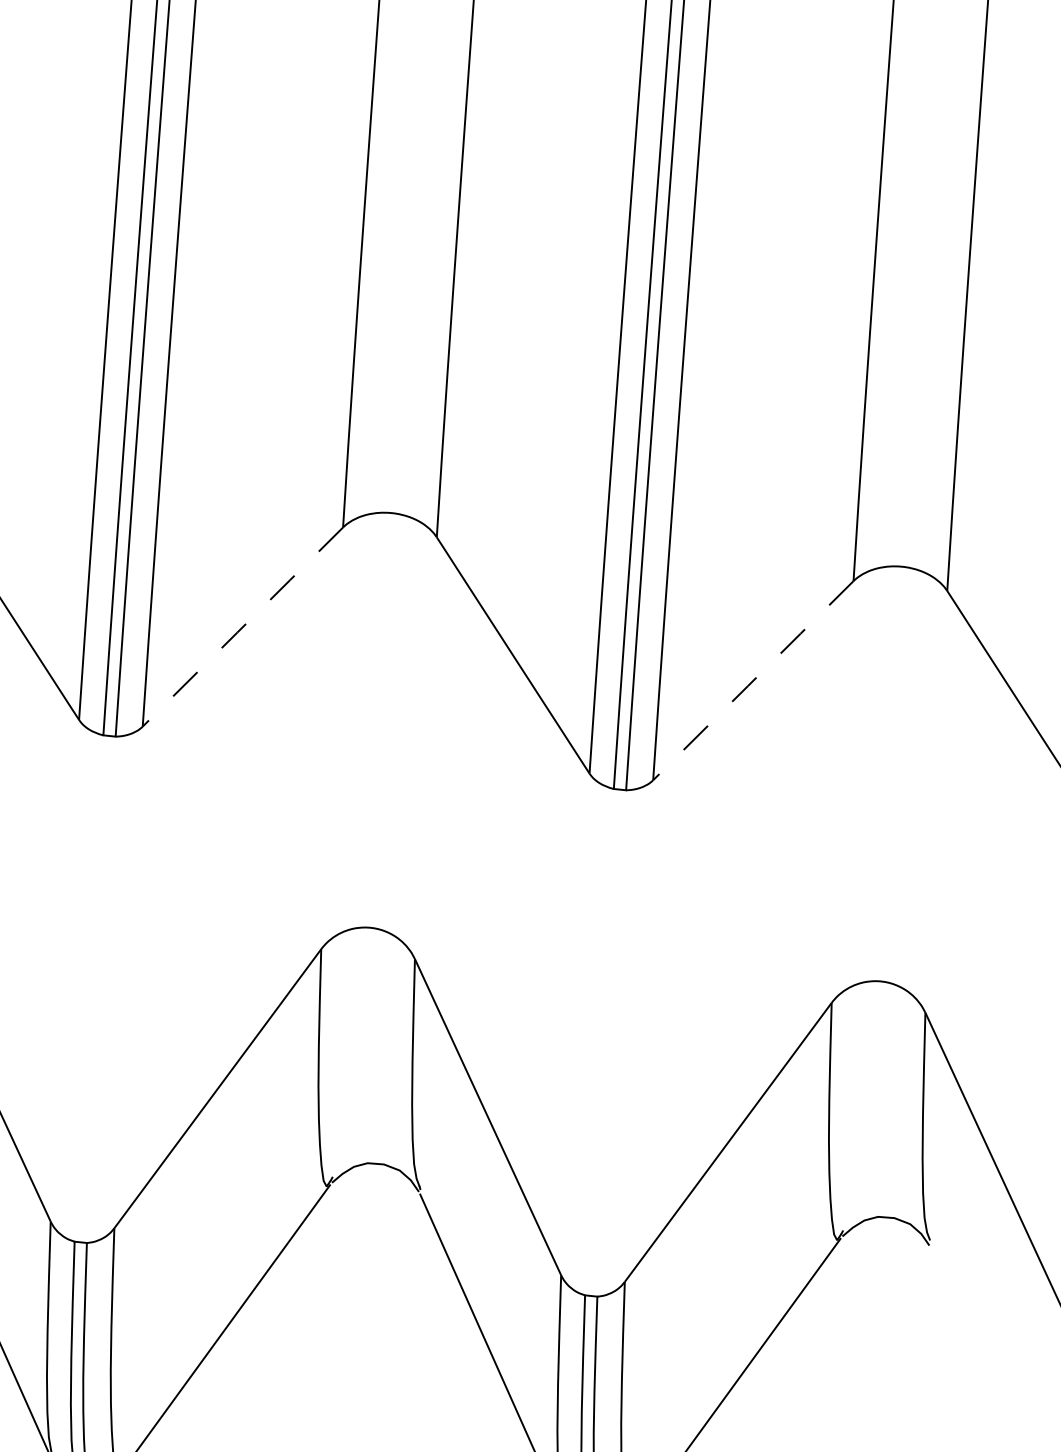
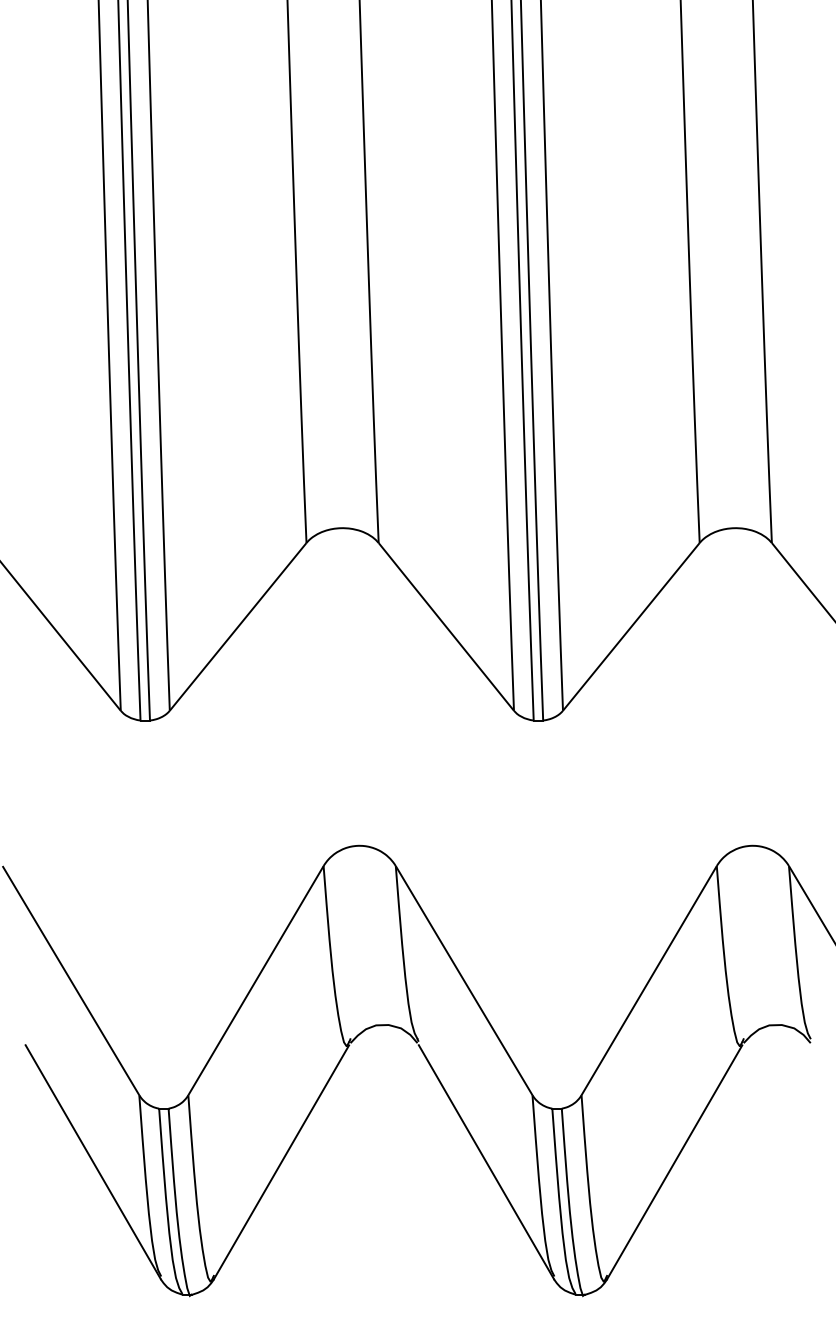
line: (243, 626) -> (238, 626), dashed -> solid
line: (753, 680) -> (631, 626), dashed -> solid

